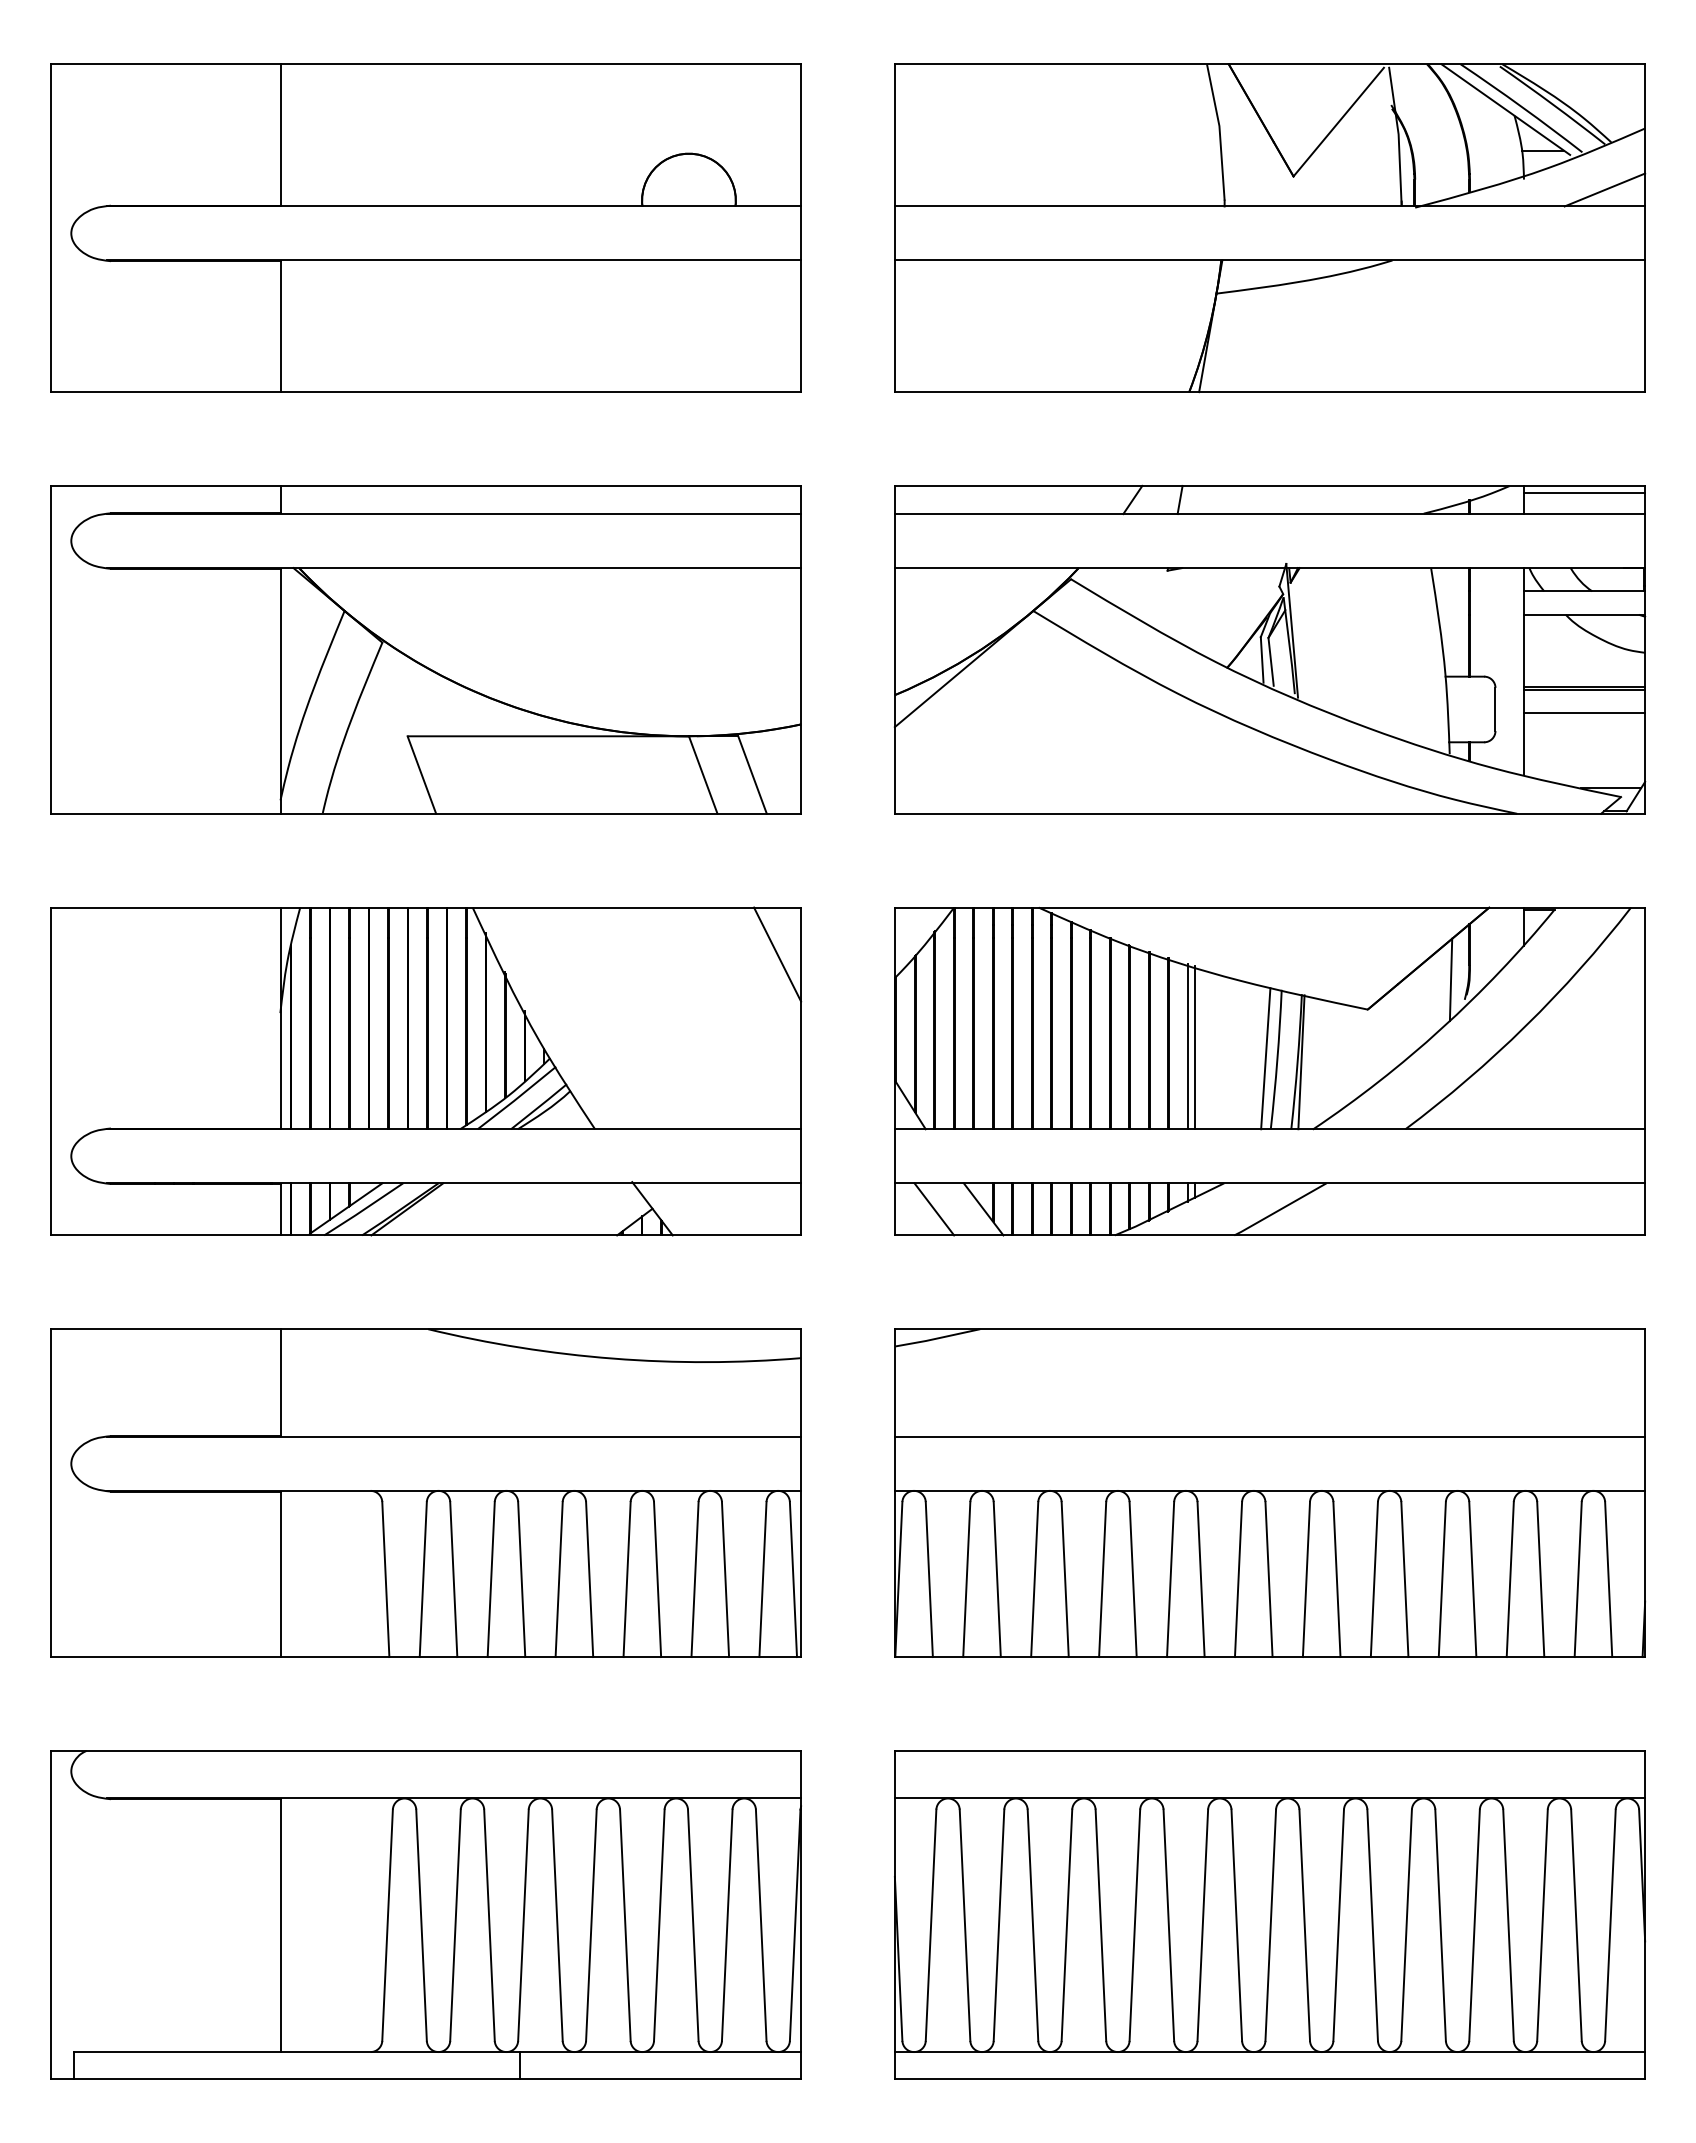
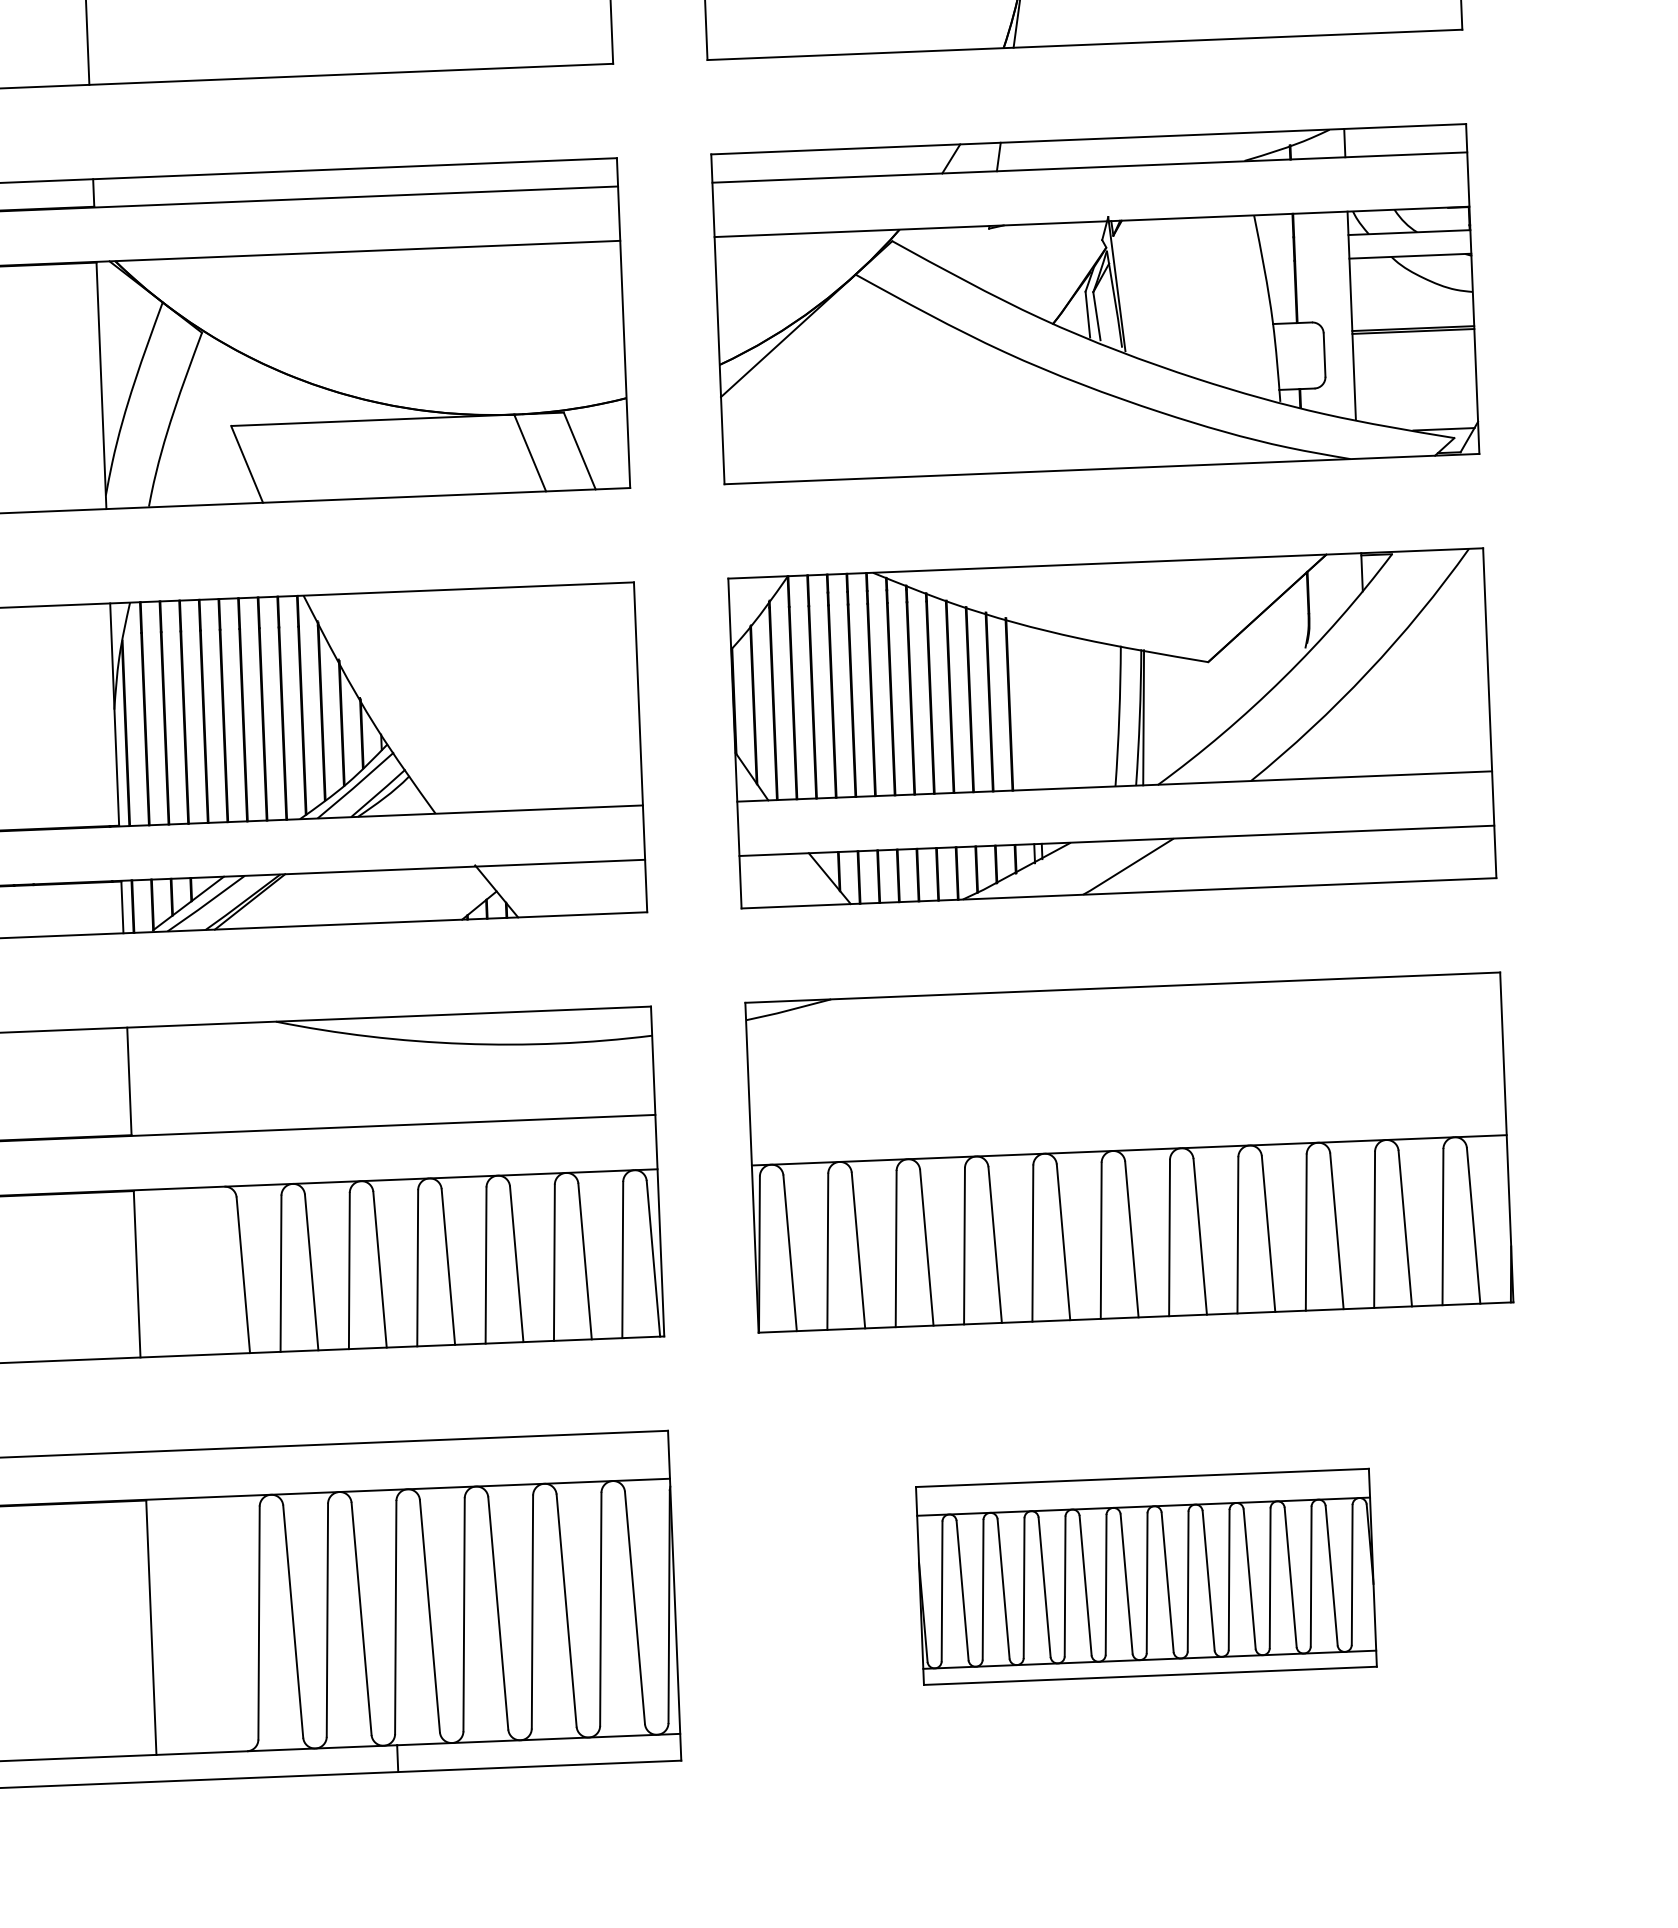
line: (1584, 493) -> (1405, 134), removed
line: (1584, 713) -> (1414, 355), removed
line: (777, 954) -> (612, 630), removed
line: (1450, 979) -> (1290, 628), removed
line: (1187, 1046) -> (1028, 706), removed
line: (1195, 1047) -> (1036, 707), removed
line: (1265, 1058) -> (1107, 715), removed
line: (934, 1209) -> (780, 880), removed
line: (1269, 1436) -> (1126, 1095), removed
part: (1269, 1914) -> (1145, 1576), size x0.6

